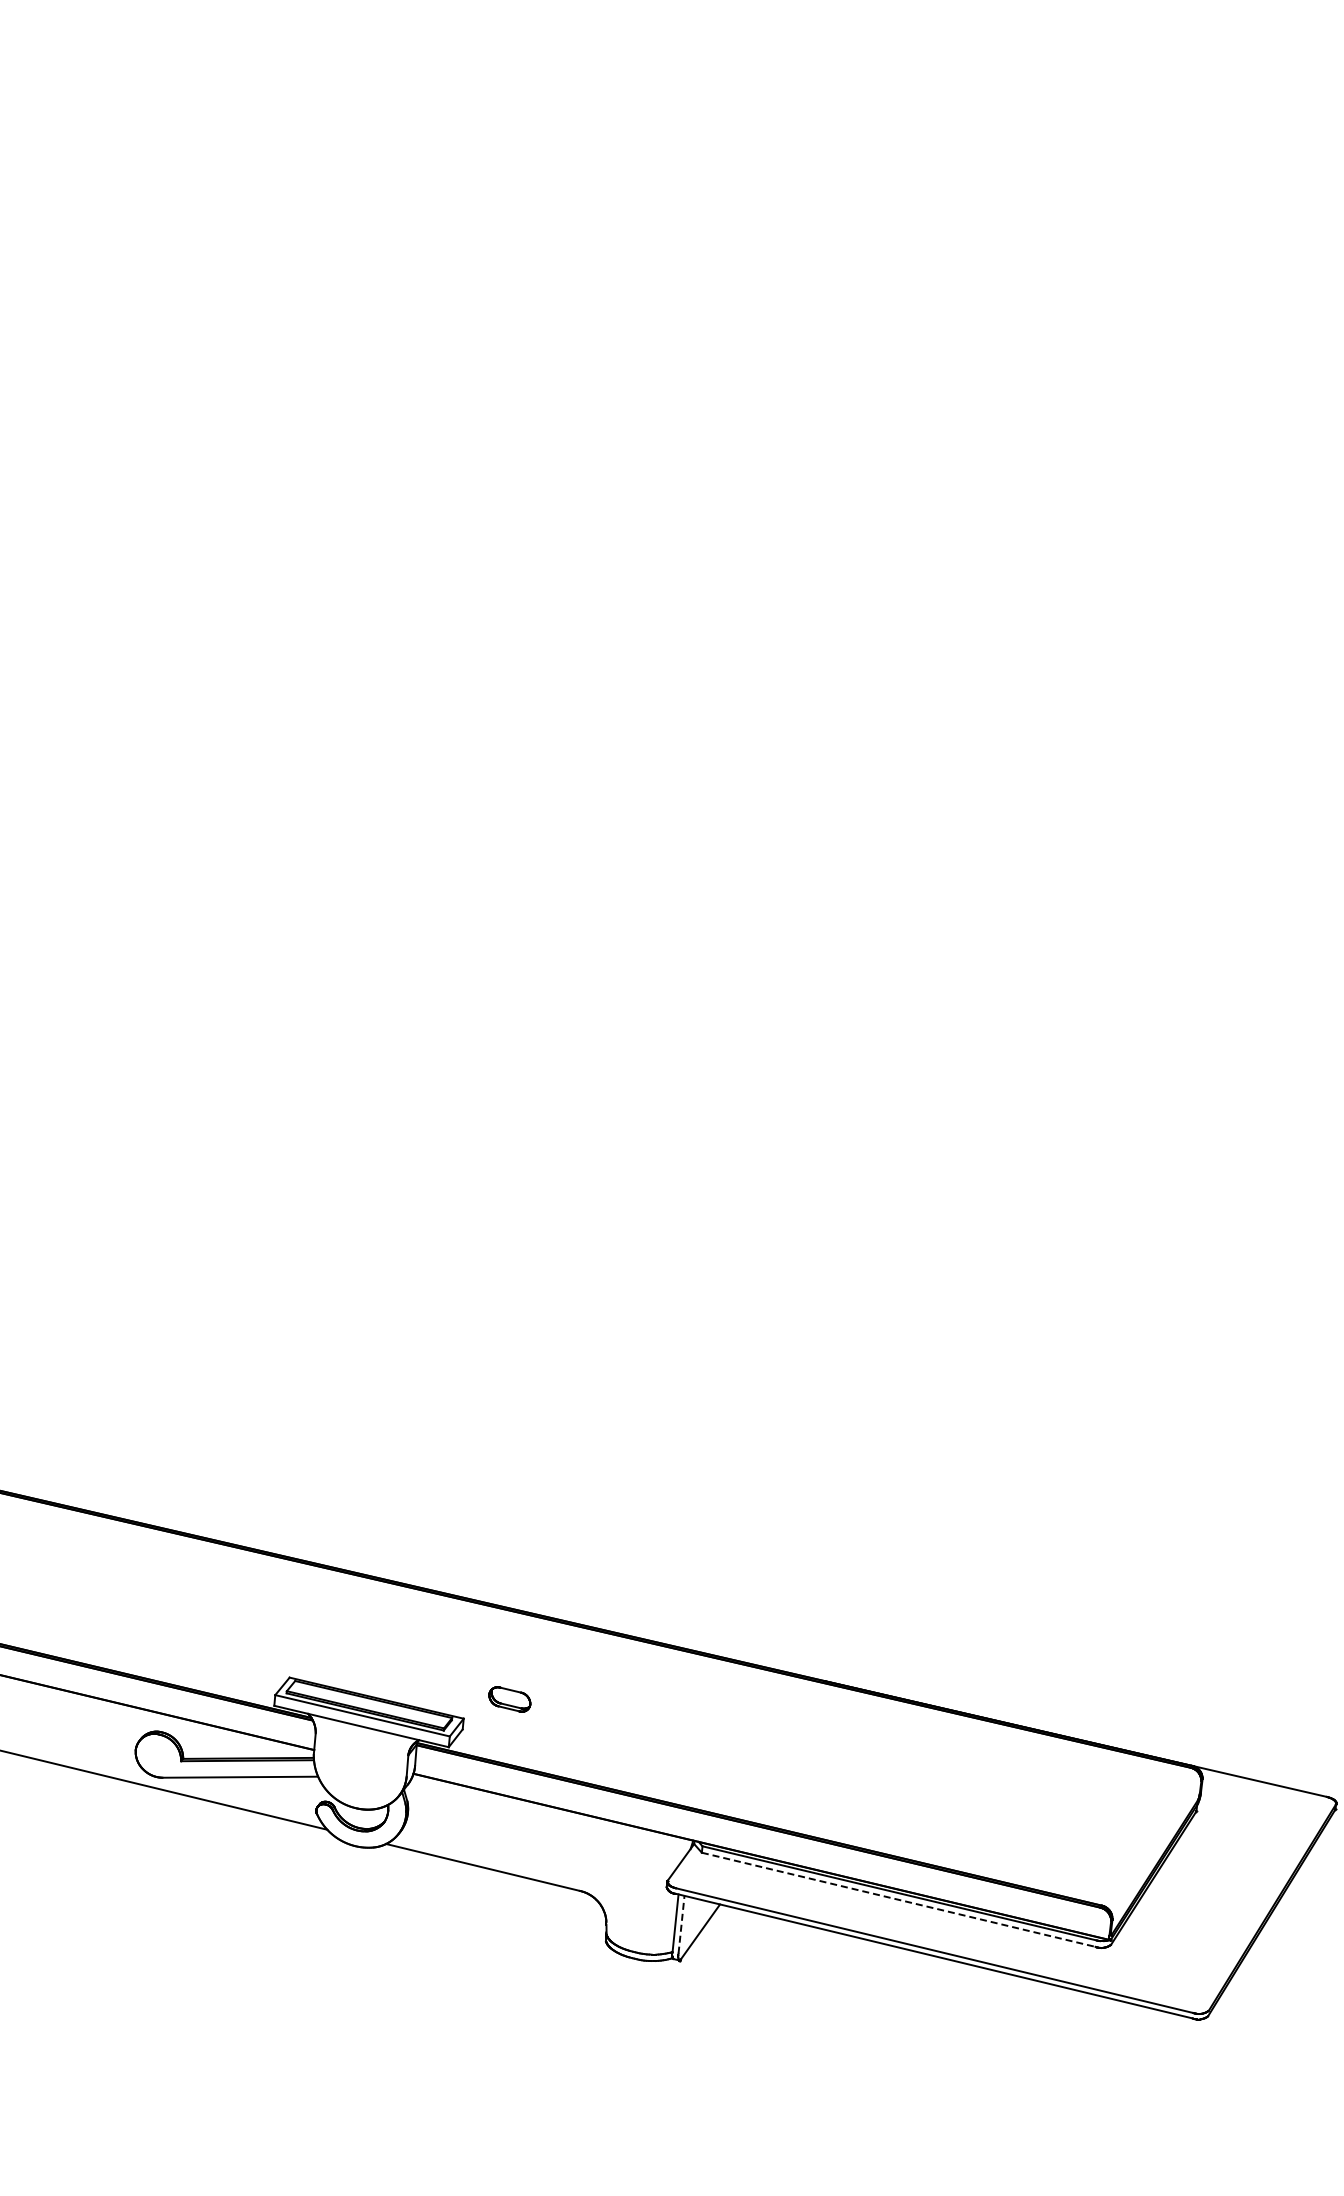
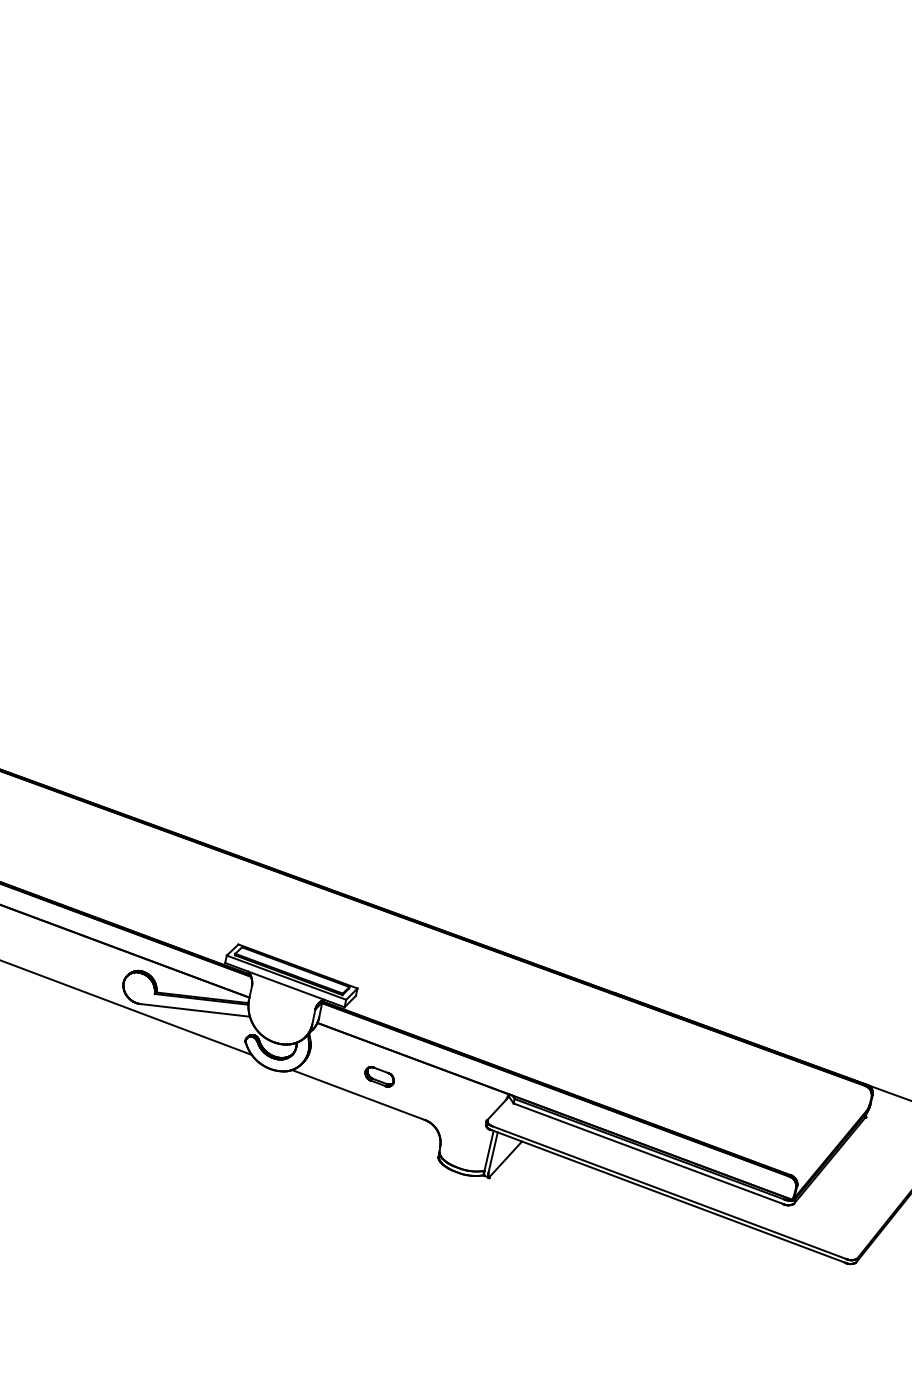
part: (509, 1699) -> (379, 1076), moved
line: (899, 1899) -> (648, 1153), dashed -> solid
line: (681, 1924) -> (493, 1152), dashed -> solid

